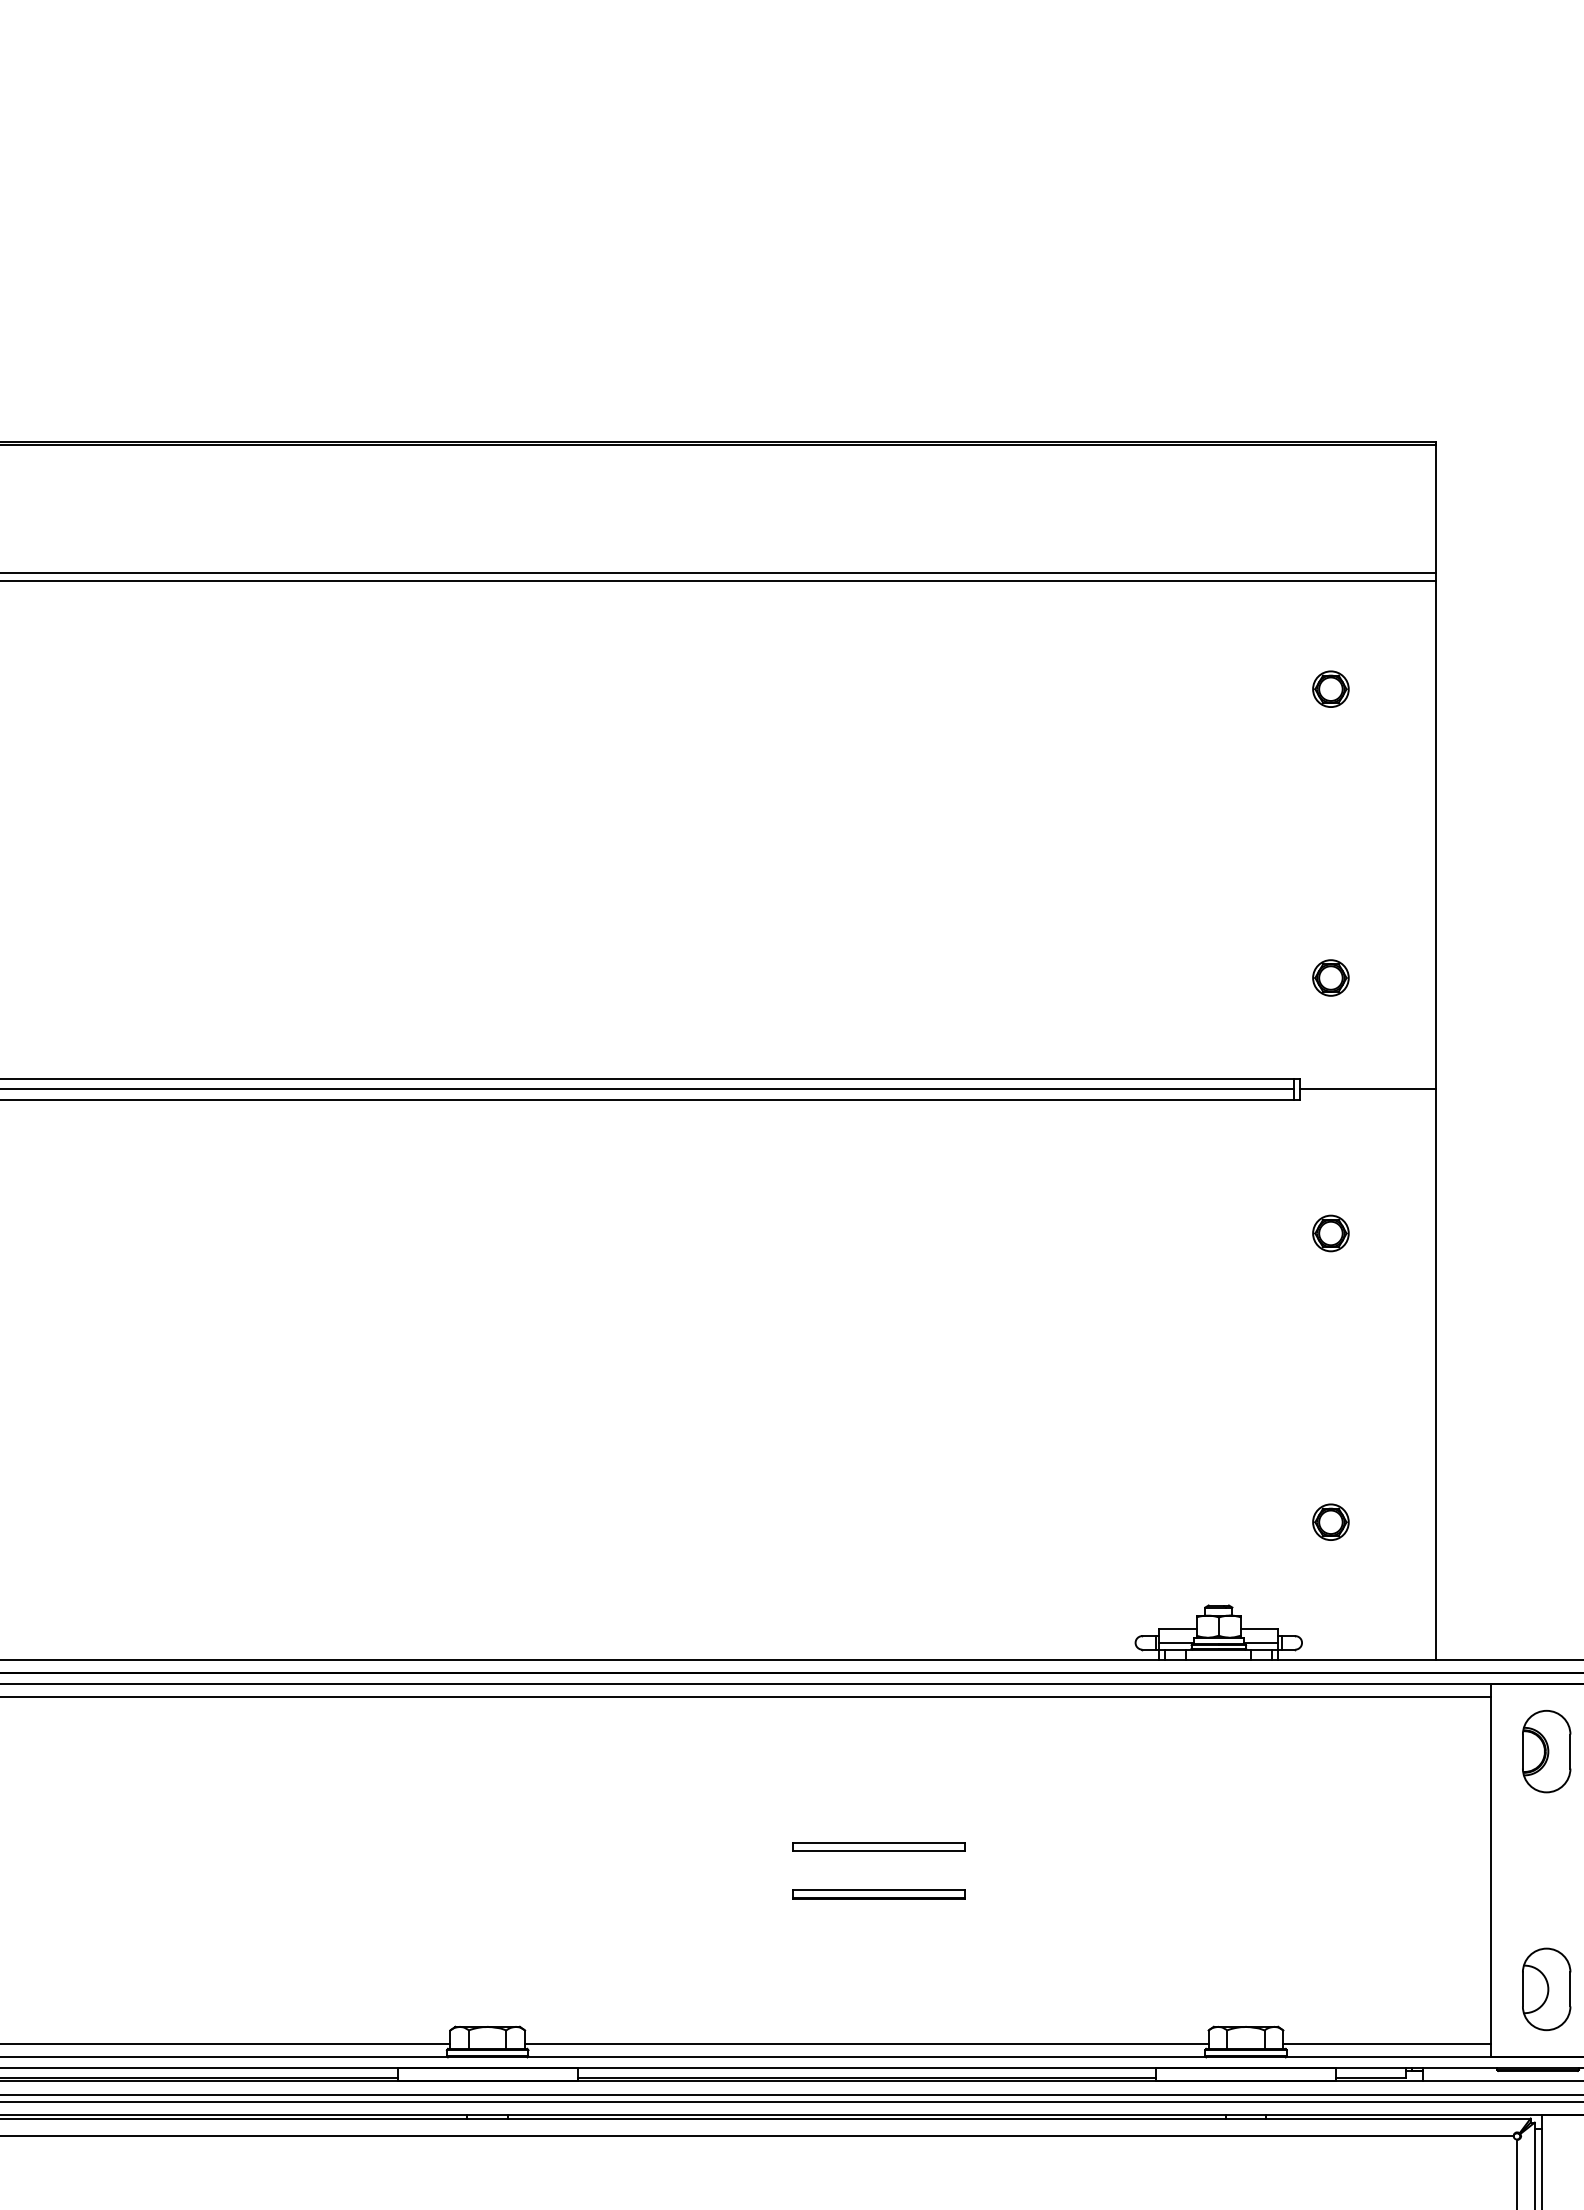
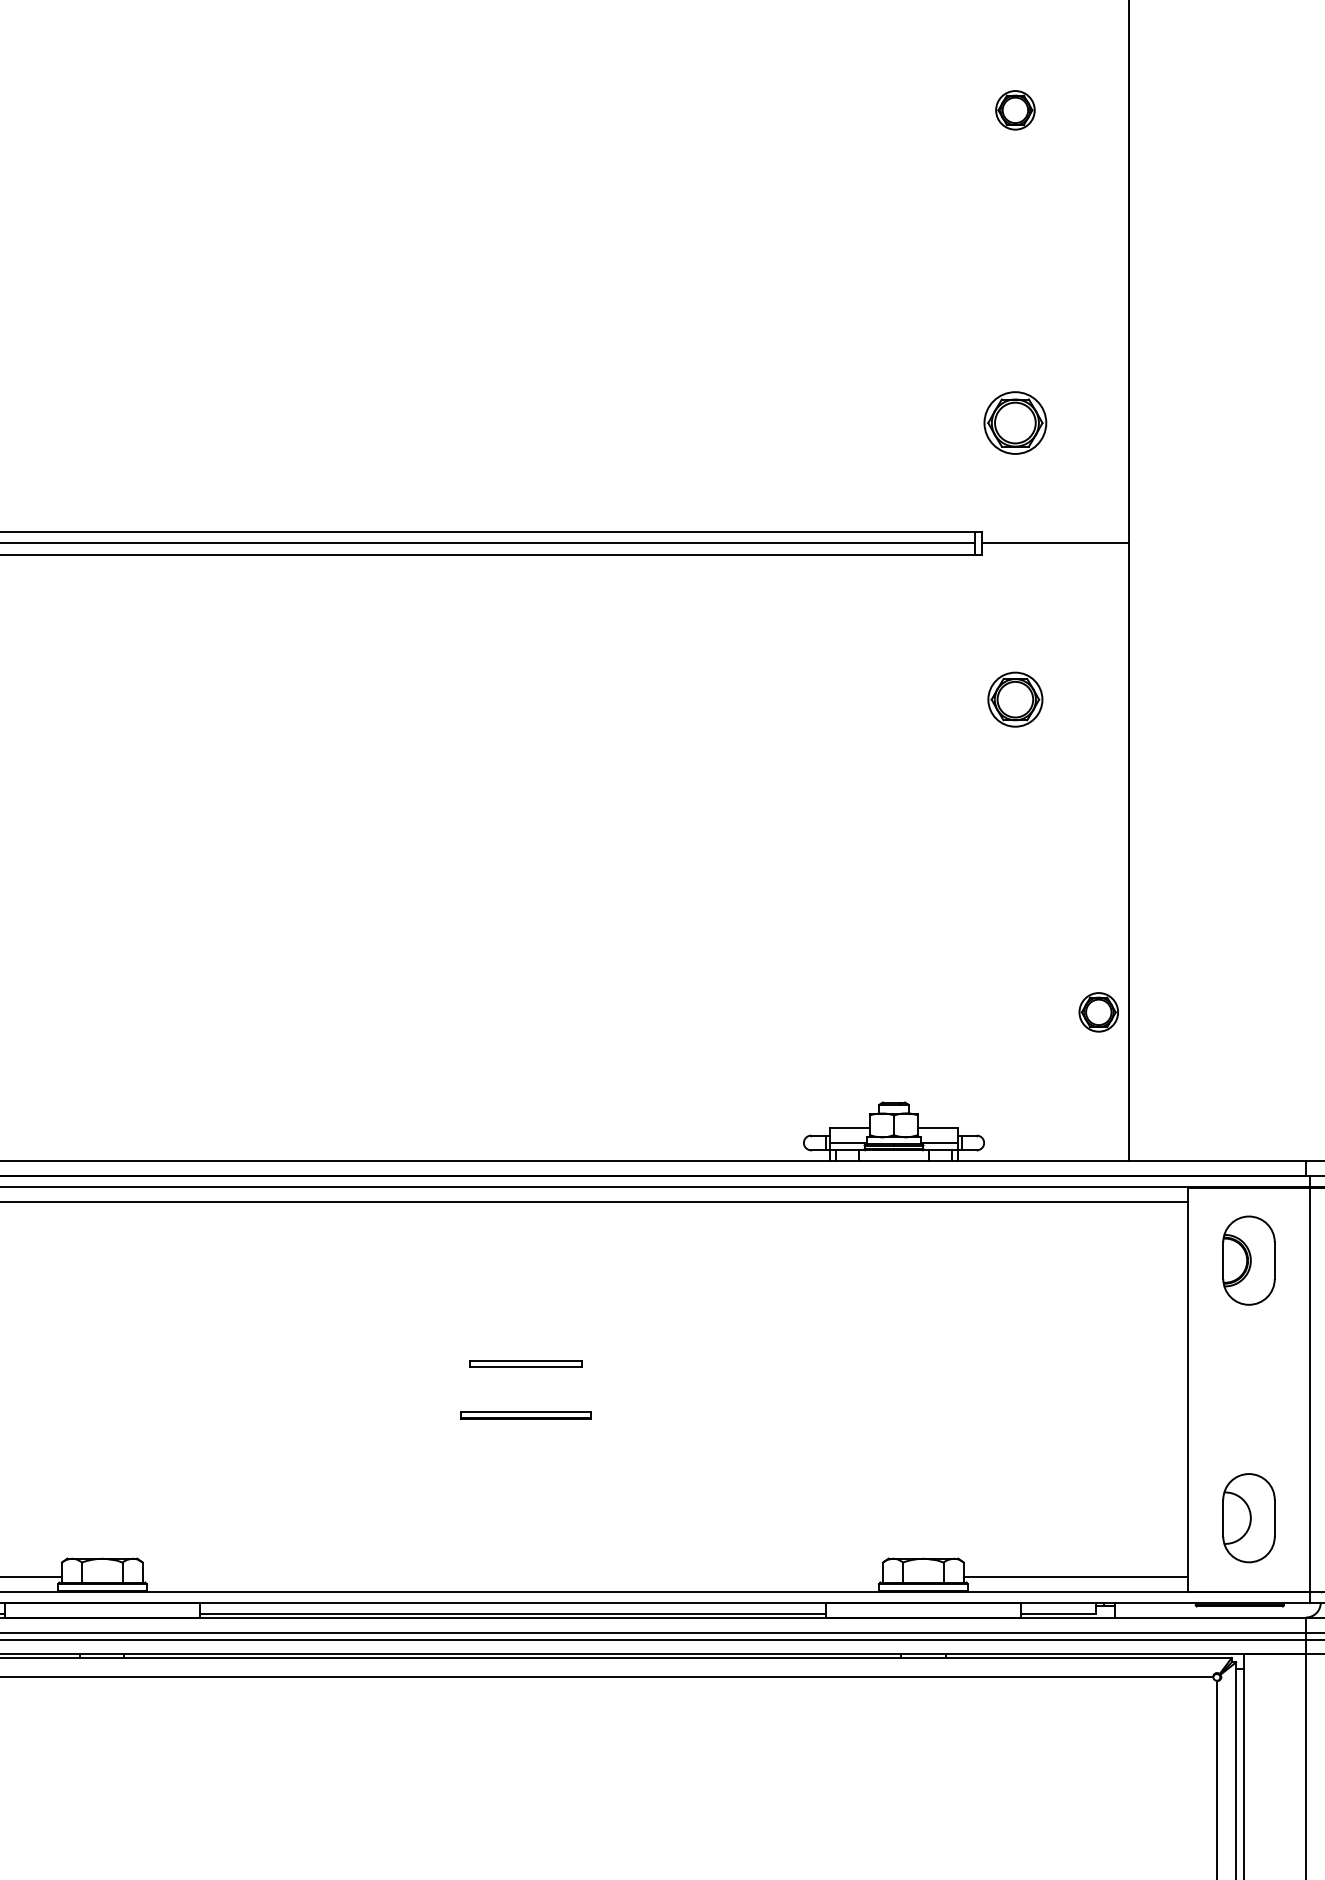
part: (1330, 977) -> (1014, 422), size x1.6
part: (1330, 1233) -> (1014, 699), size x1.4
part: (1330, 1521) -> (1098, 1011), moved
part: (878, 1846) -> (525, 1363), size x0.6
part: (878, 1894) -> (525, 1415), size x0.7
line: (866, 2044) -> (512, 1577), removed

